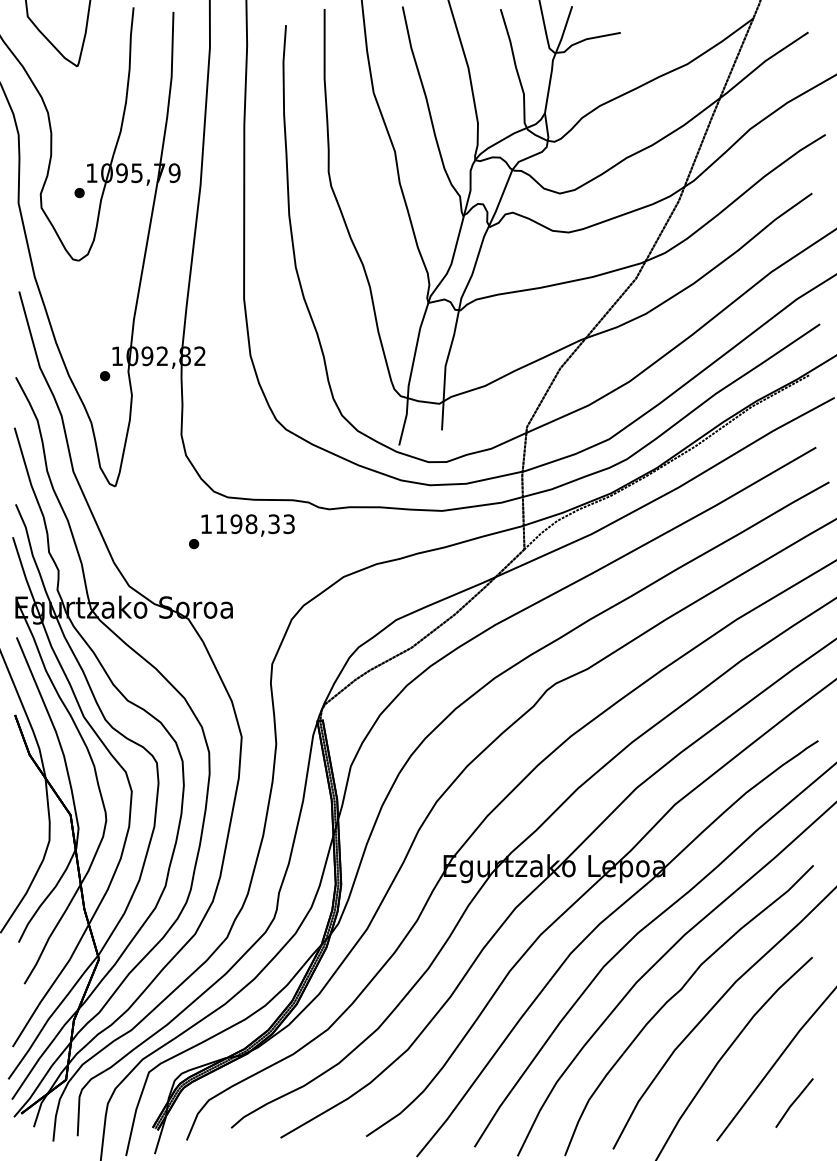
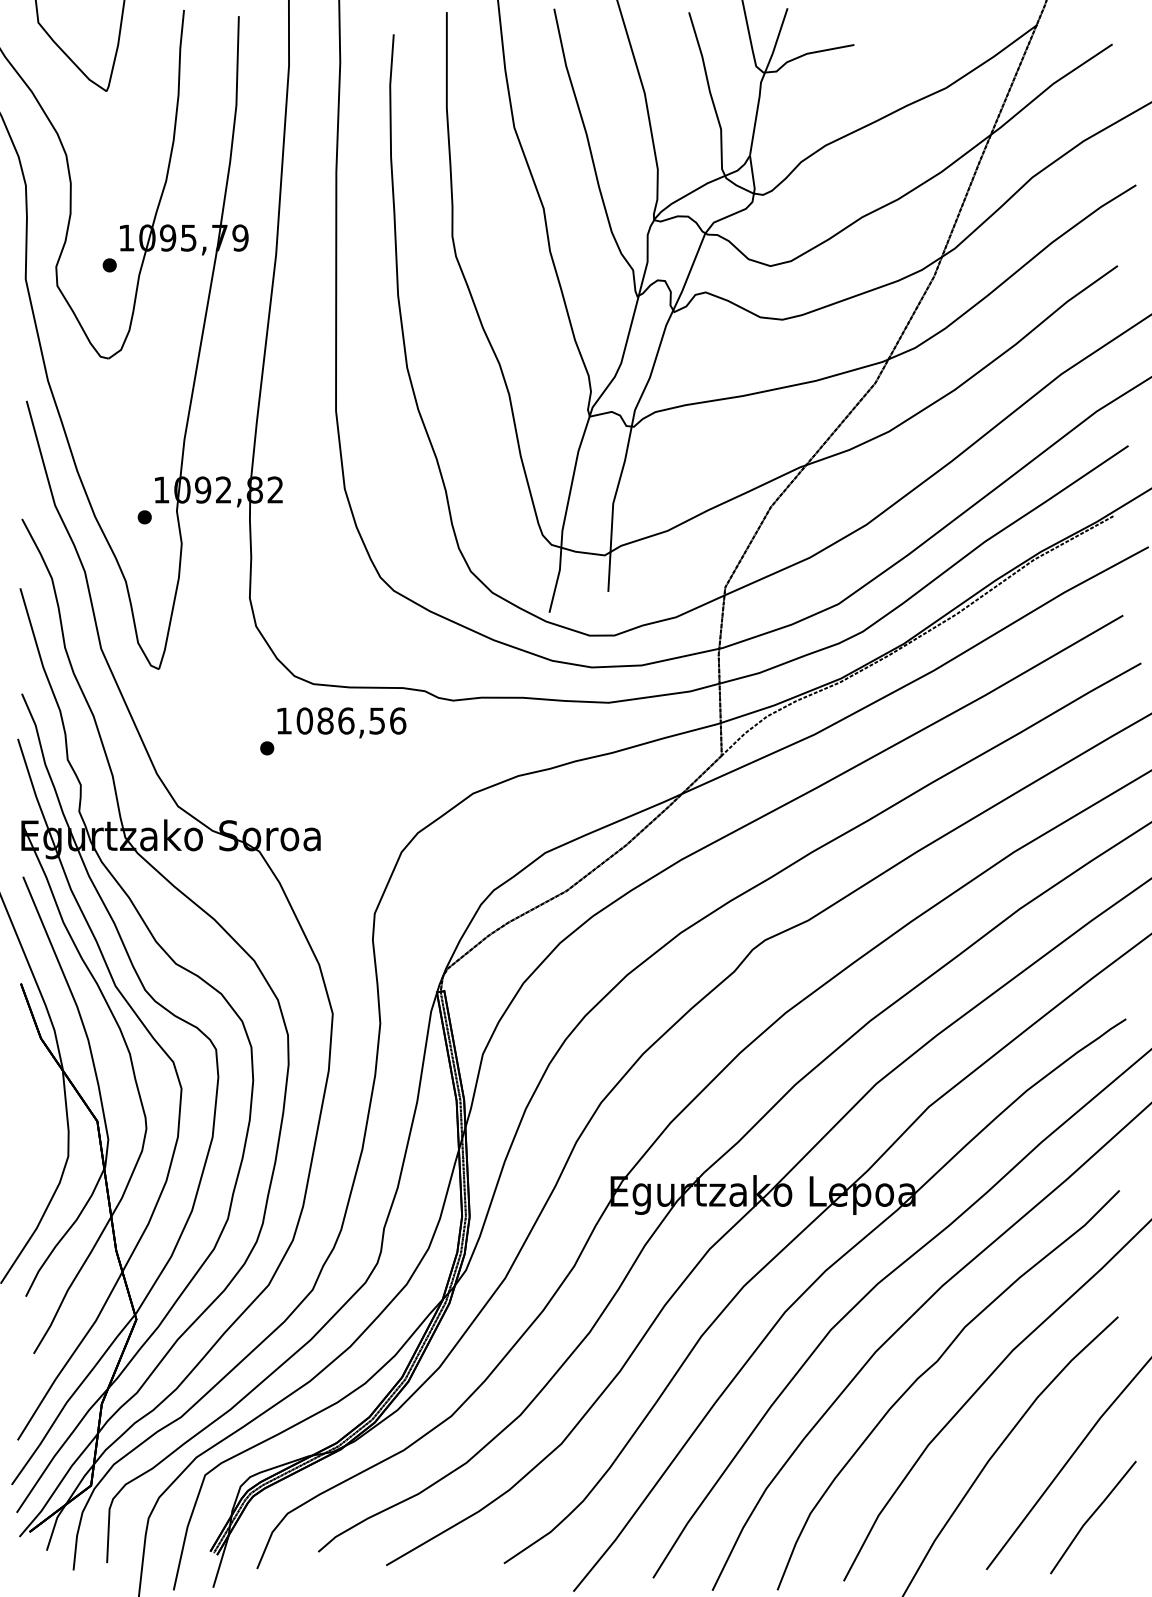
text: (255, 523) -> (351, 720), 1198,33 -> 1086,56
part: (794, 1103) -> (1093, 1517), size x1.67

